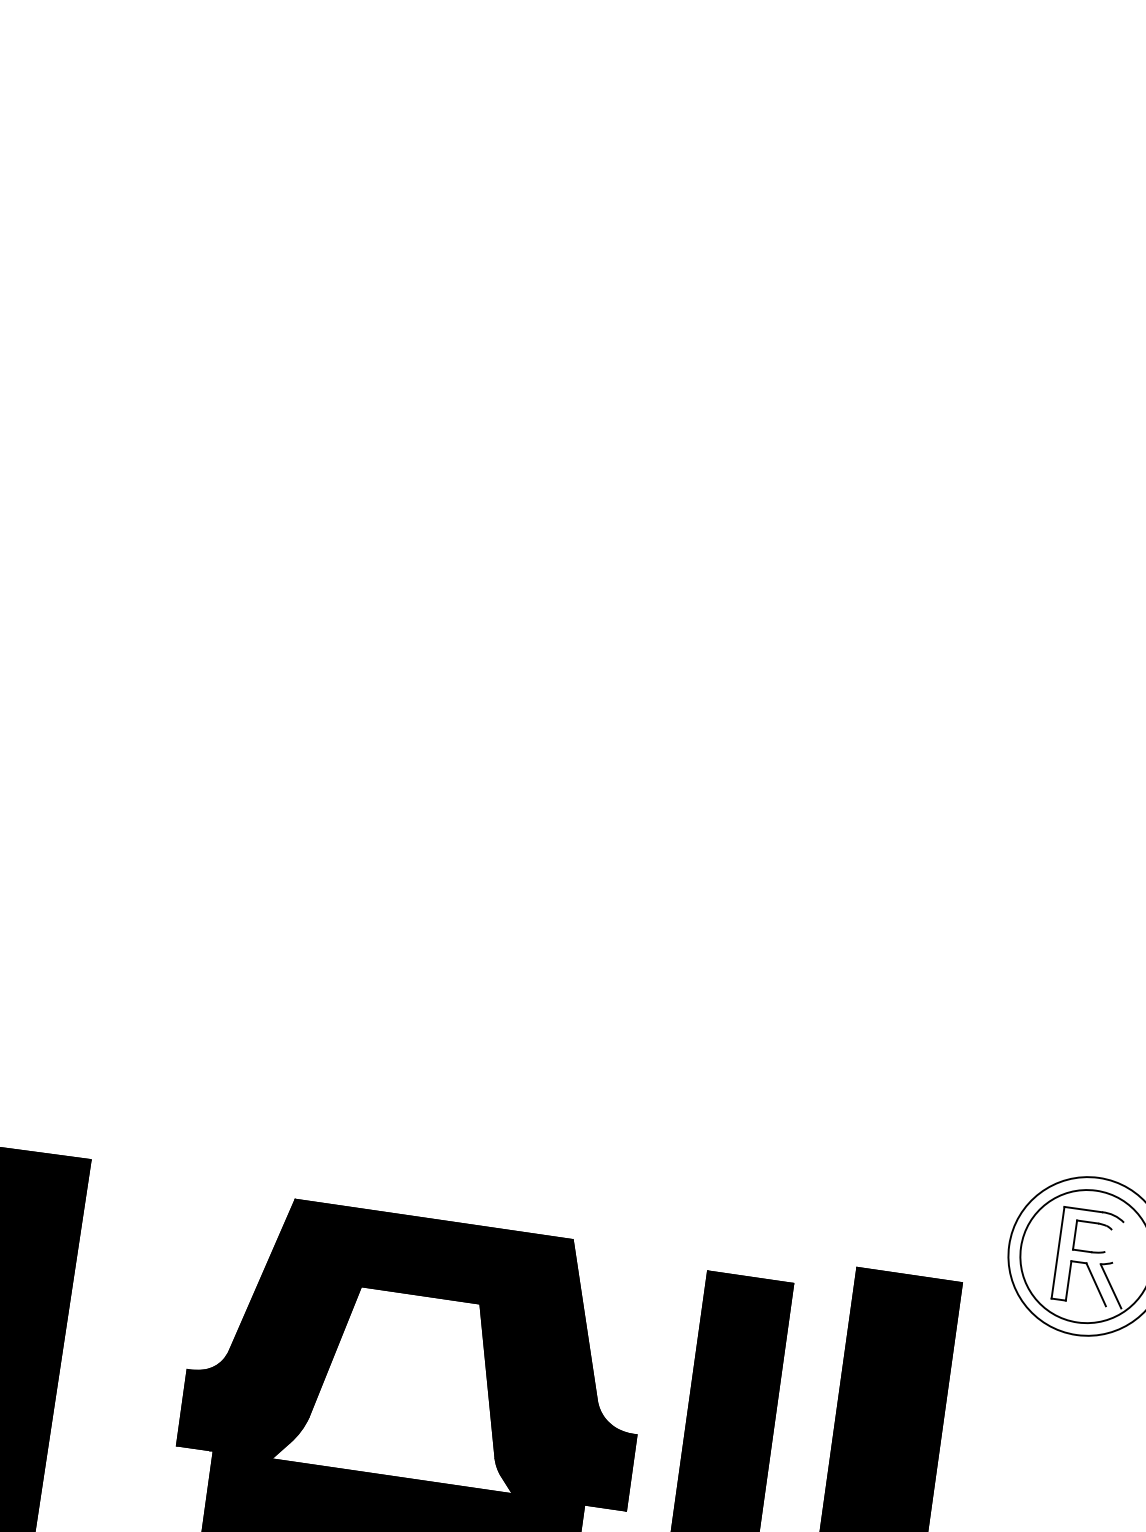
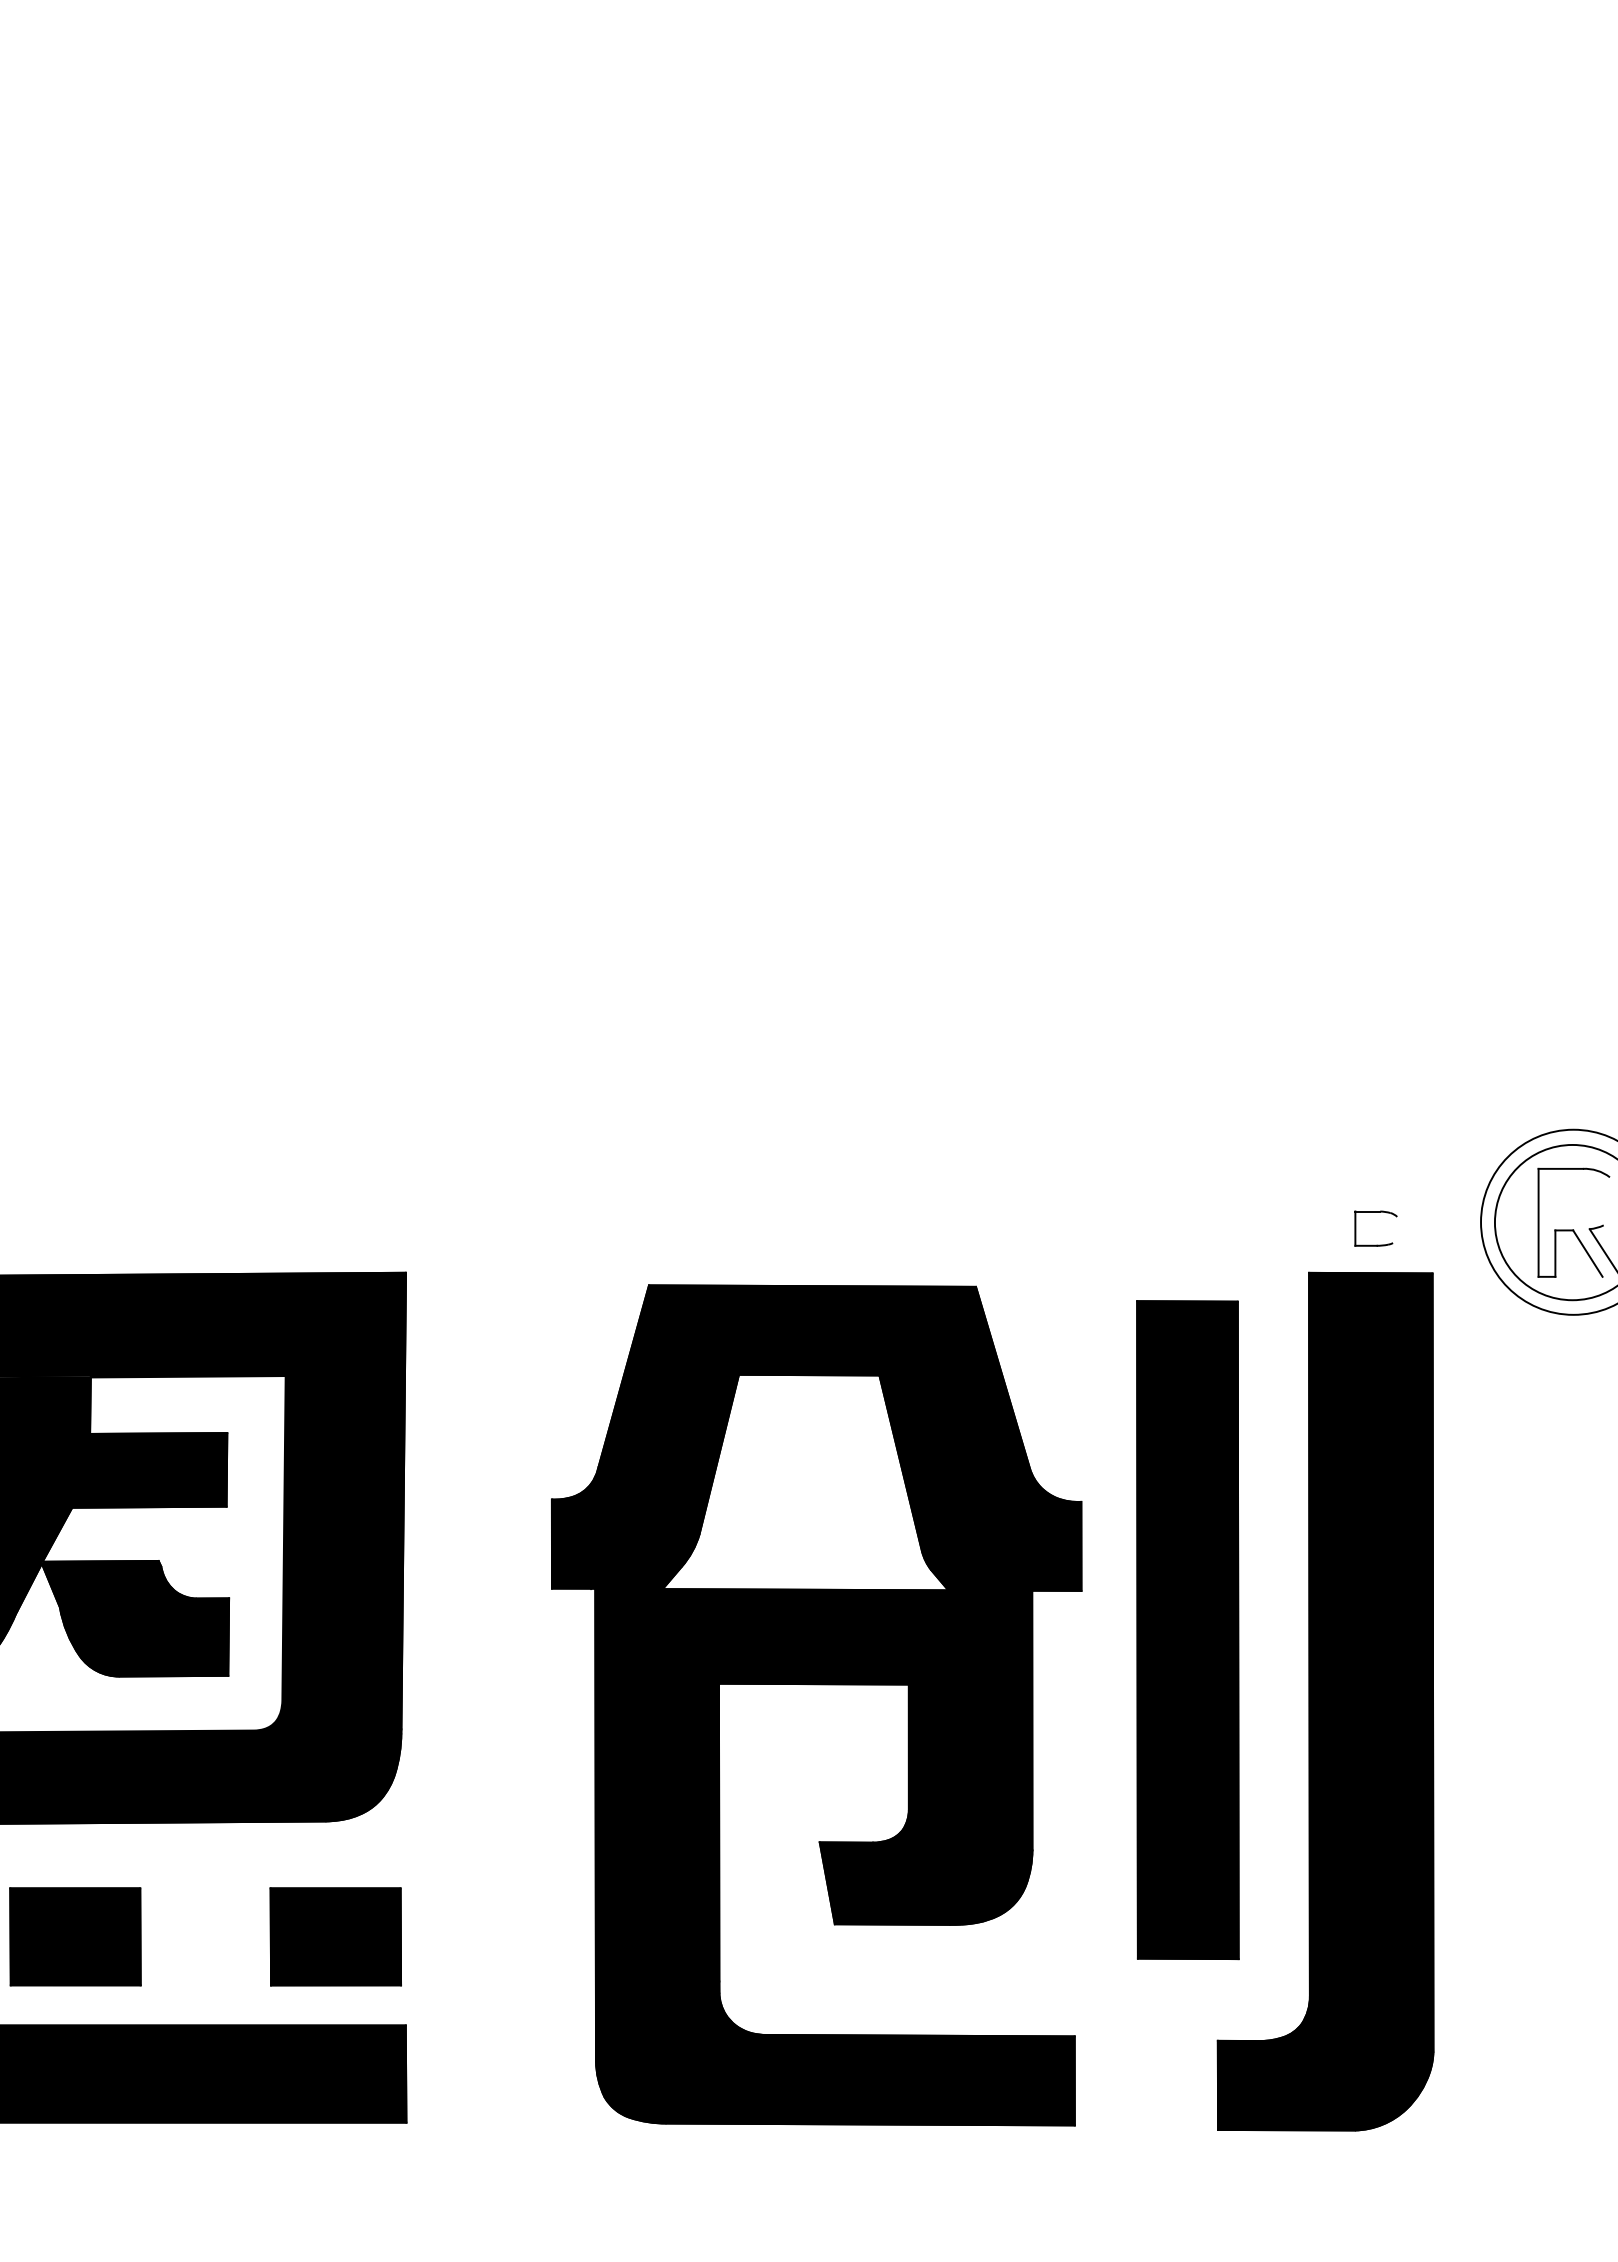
part: (1094, 1223) -> (1375, 1212), moved

